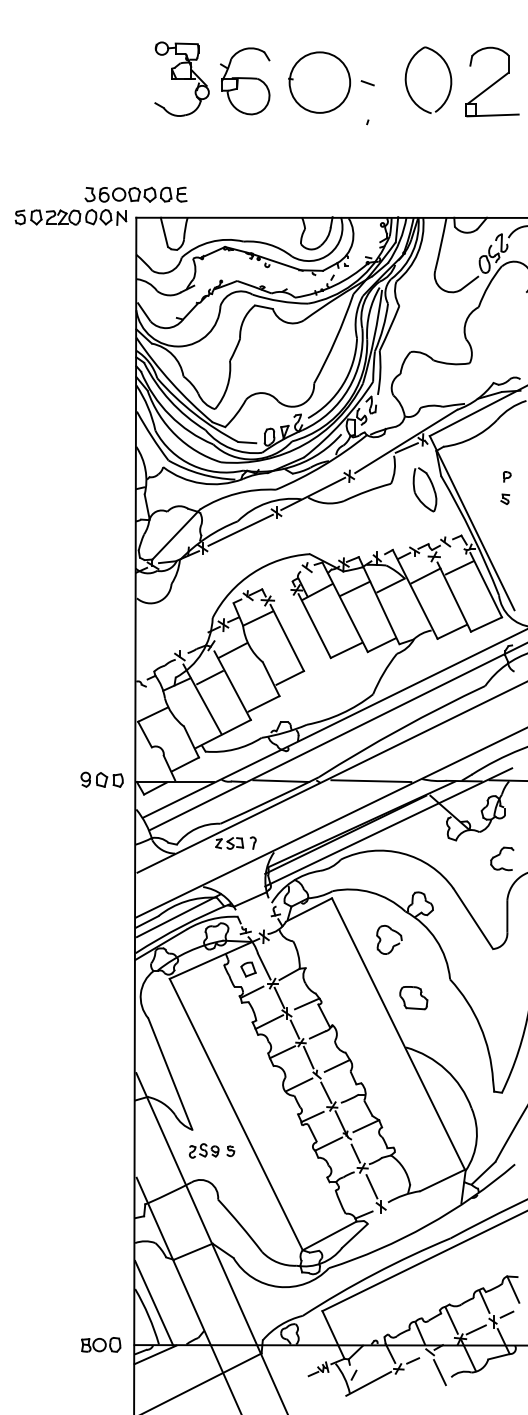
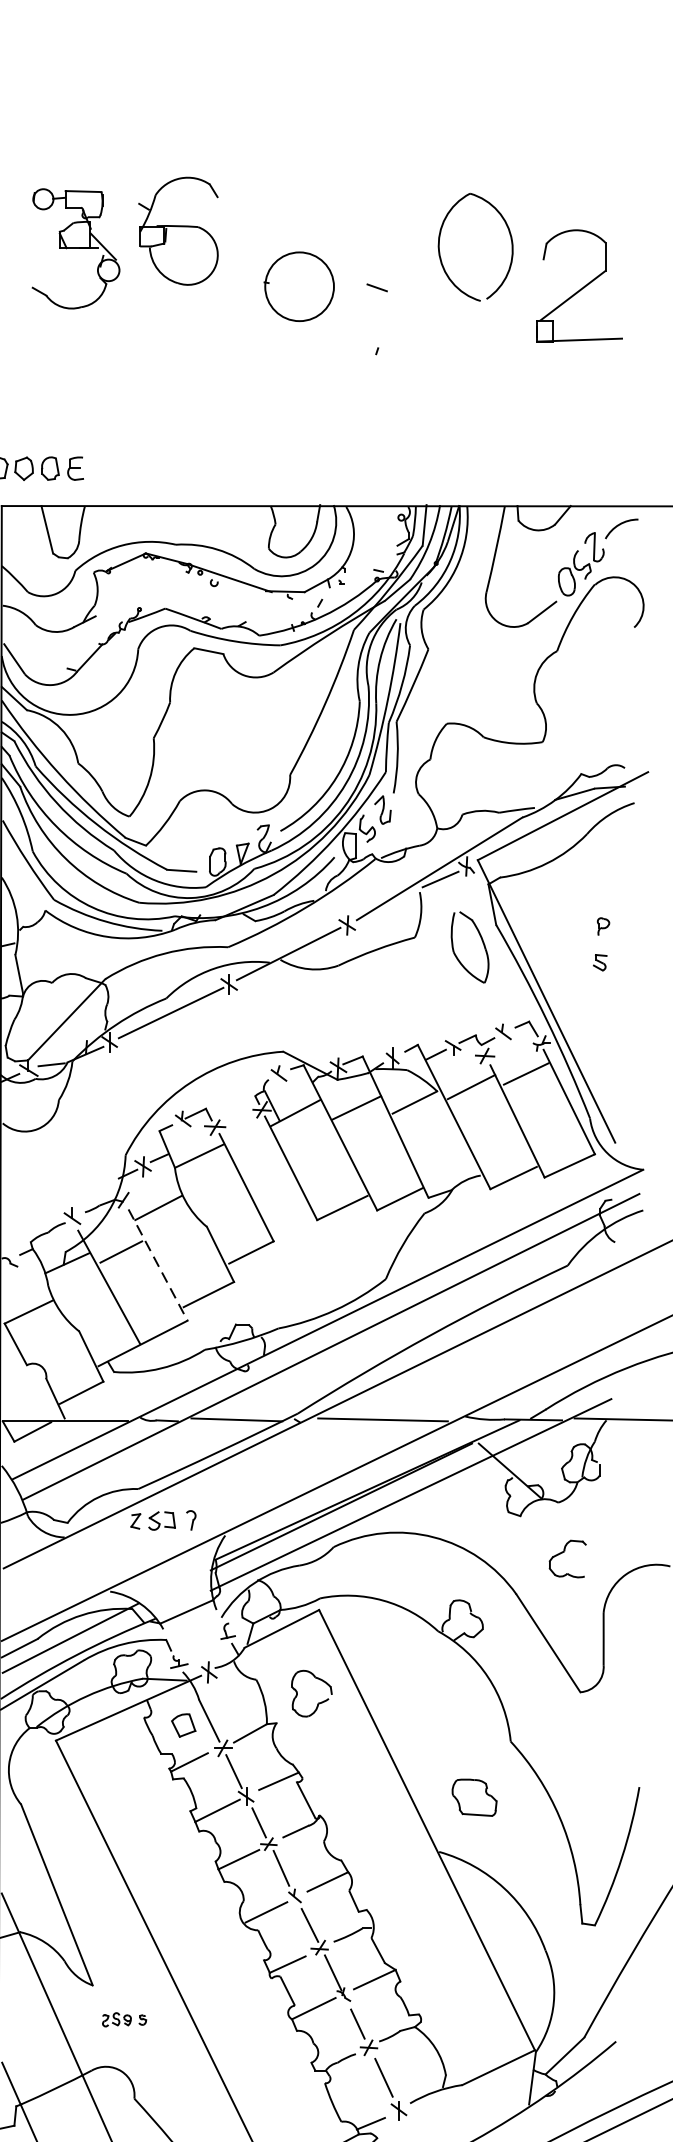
part: (449, 75) -> (509, 239), moved
part: (181, 78) -> (75, 247), moved
part: (245, 81) -> (178, 231), moved
part: (319, 82) -> (298, 286), size x0.7
line: (232, 685) -> (157, 1264), solid -> dashed
part: (502, 858) -> (568, 1558), moved
part: (394, 944) -> (319, 1701), moved
part: (413, 998) -> (474, 1798), moved
part: (211, 1150) -> (123, 2019), size x0.6

